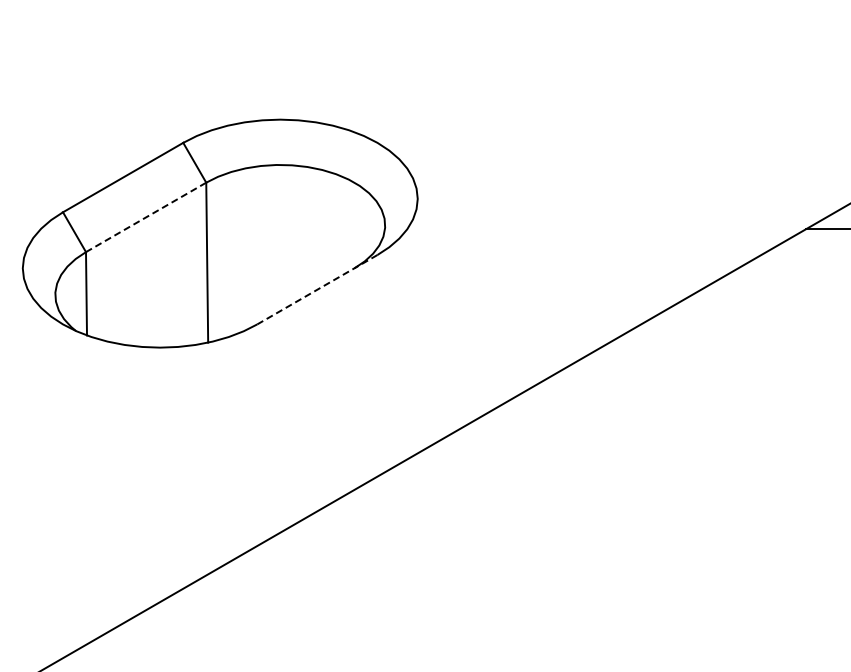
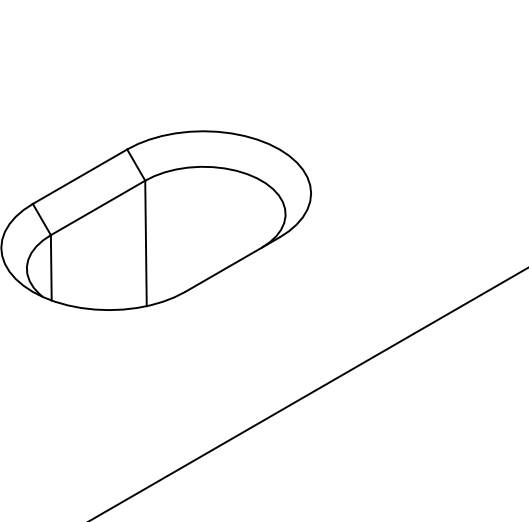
line: (145, 217) -> (97, 208), dashed -> solid
line: (316, 289) -> (231, 264), dashed -> solid

